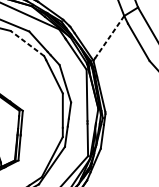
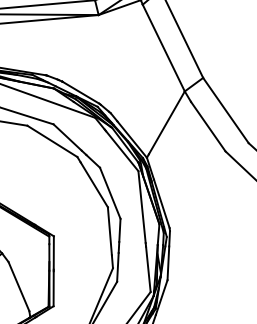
line: (109, 37) -> (166, 123), dashed -> solid
line: (27, 43) -> (52, 141), dashed -> solid

